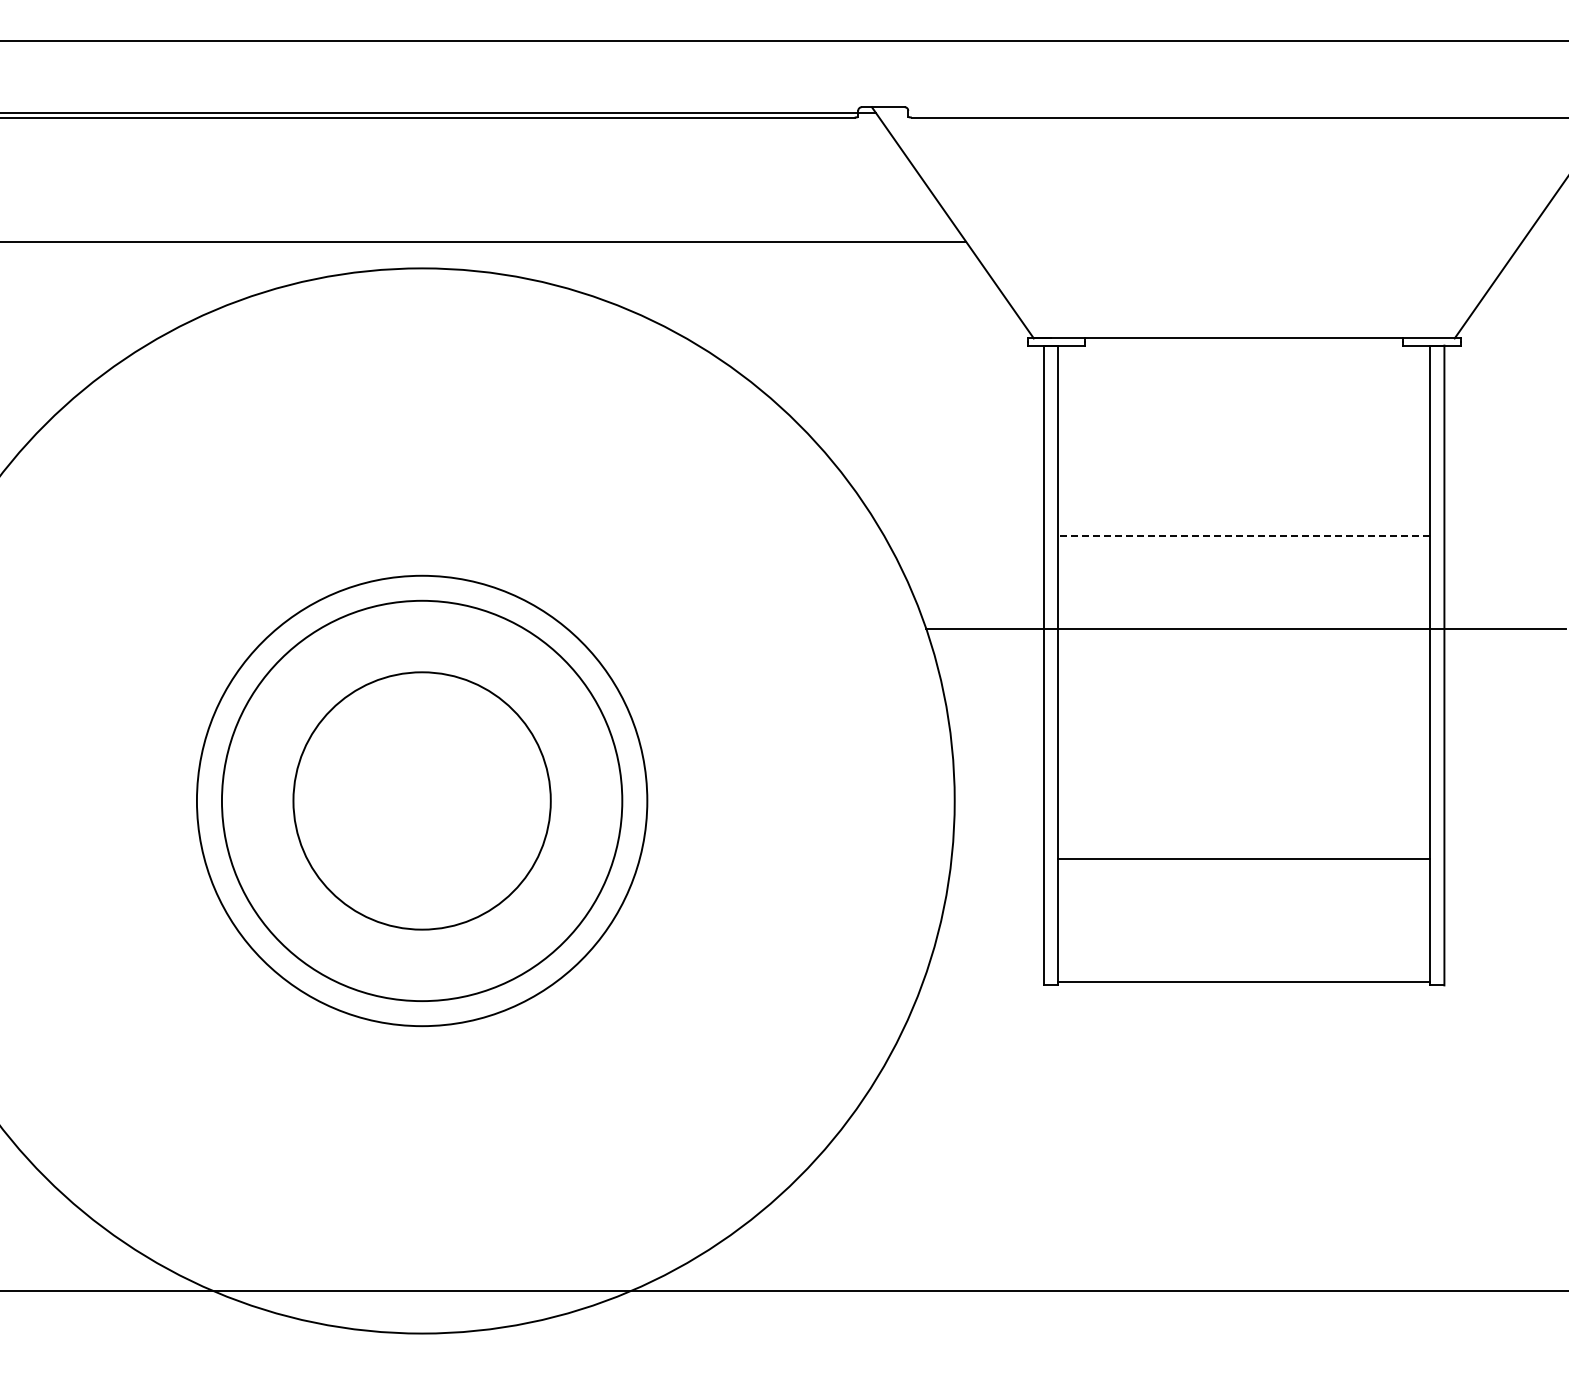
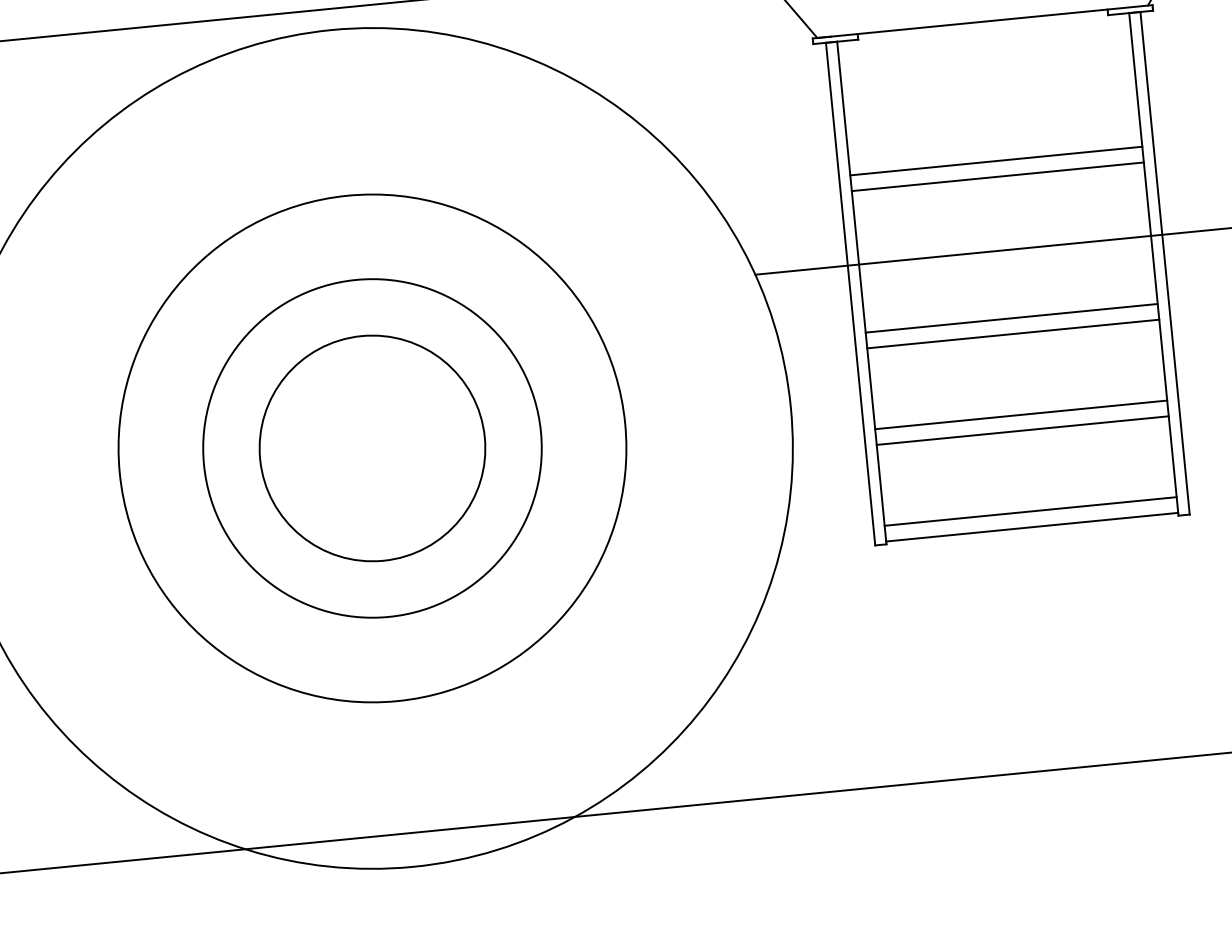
line: (1244, 515) -> (996, 160), added
line: (1244, 535) -> (998, 176), dashed -> solid
line: (1244, 715) -> (1011, 317), added
line: (1244, 735) -> (1013, 333), added
circle: (421, 800) -> (371, 448), size x1.43
circle: (421, 800) -> (371, 448), size x1.67
circle: (422, 800) -> (372, 448), size x0.71
line: (1244, 838) -> (1021, 414), added
line: (1244, 961) -> (1030, 511), added

